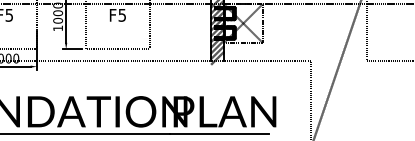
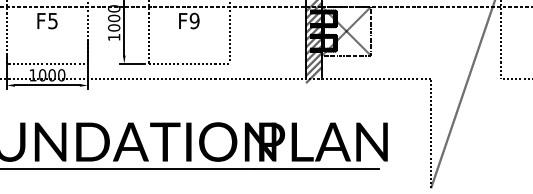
text: (122, 14) -> (194, 20), F5 -> F9

